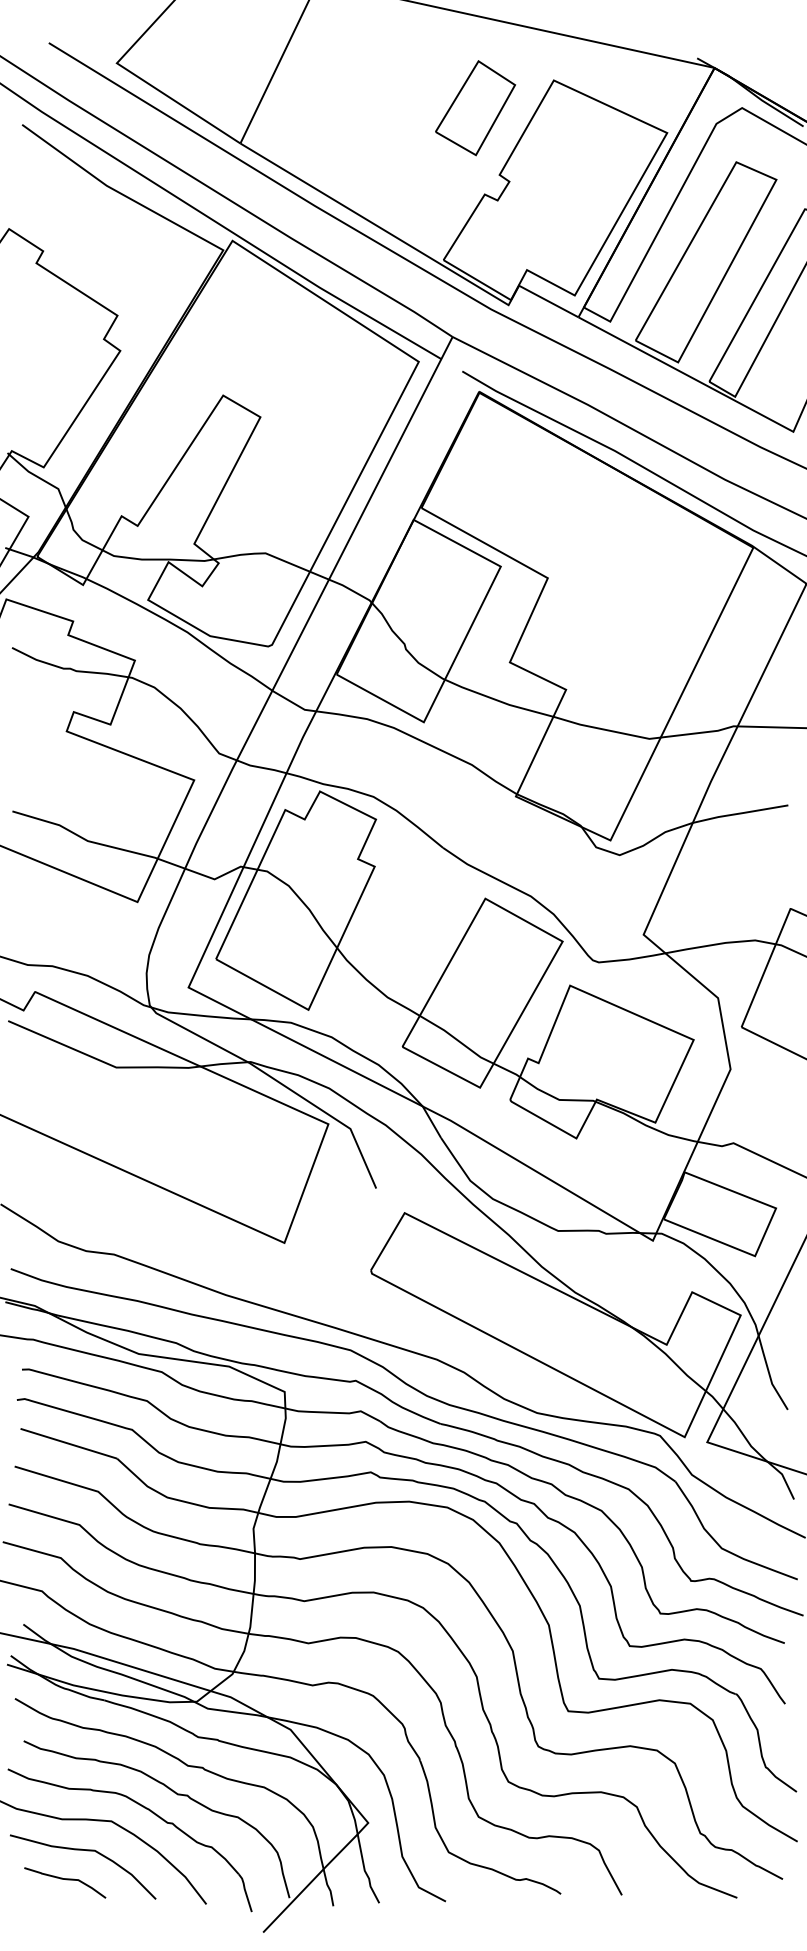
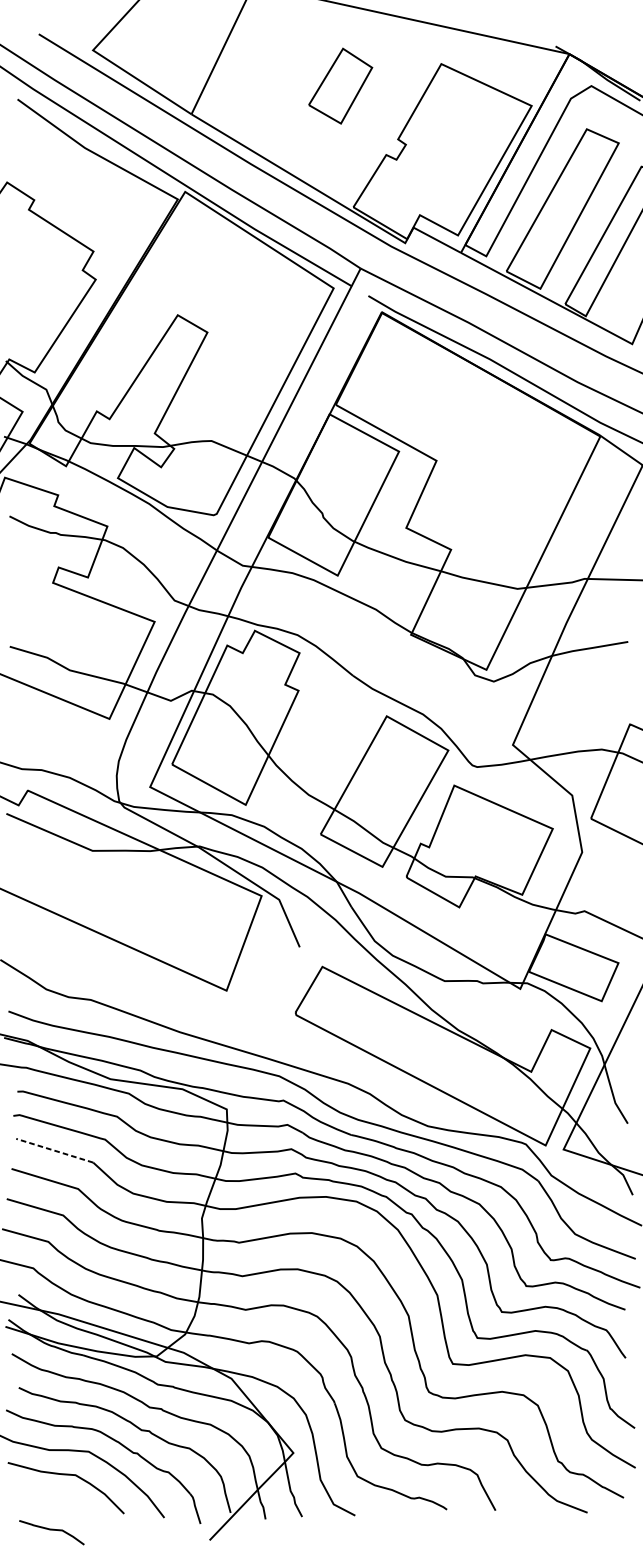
part: (475, 108) -> (340, 86), moved
line: (68, 1443) -> (54, 1150), solid -> dashed
curve: (66, 1880) -> (52, 1530), moved

